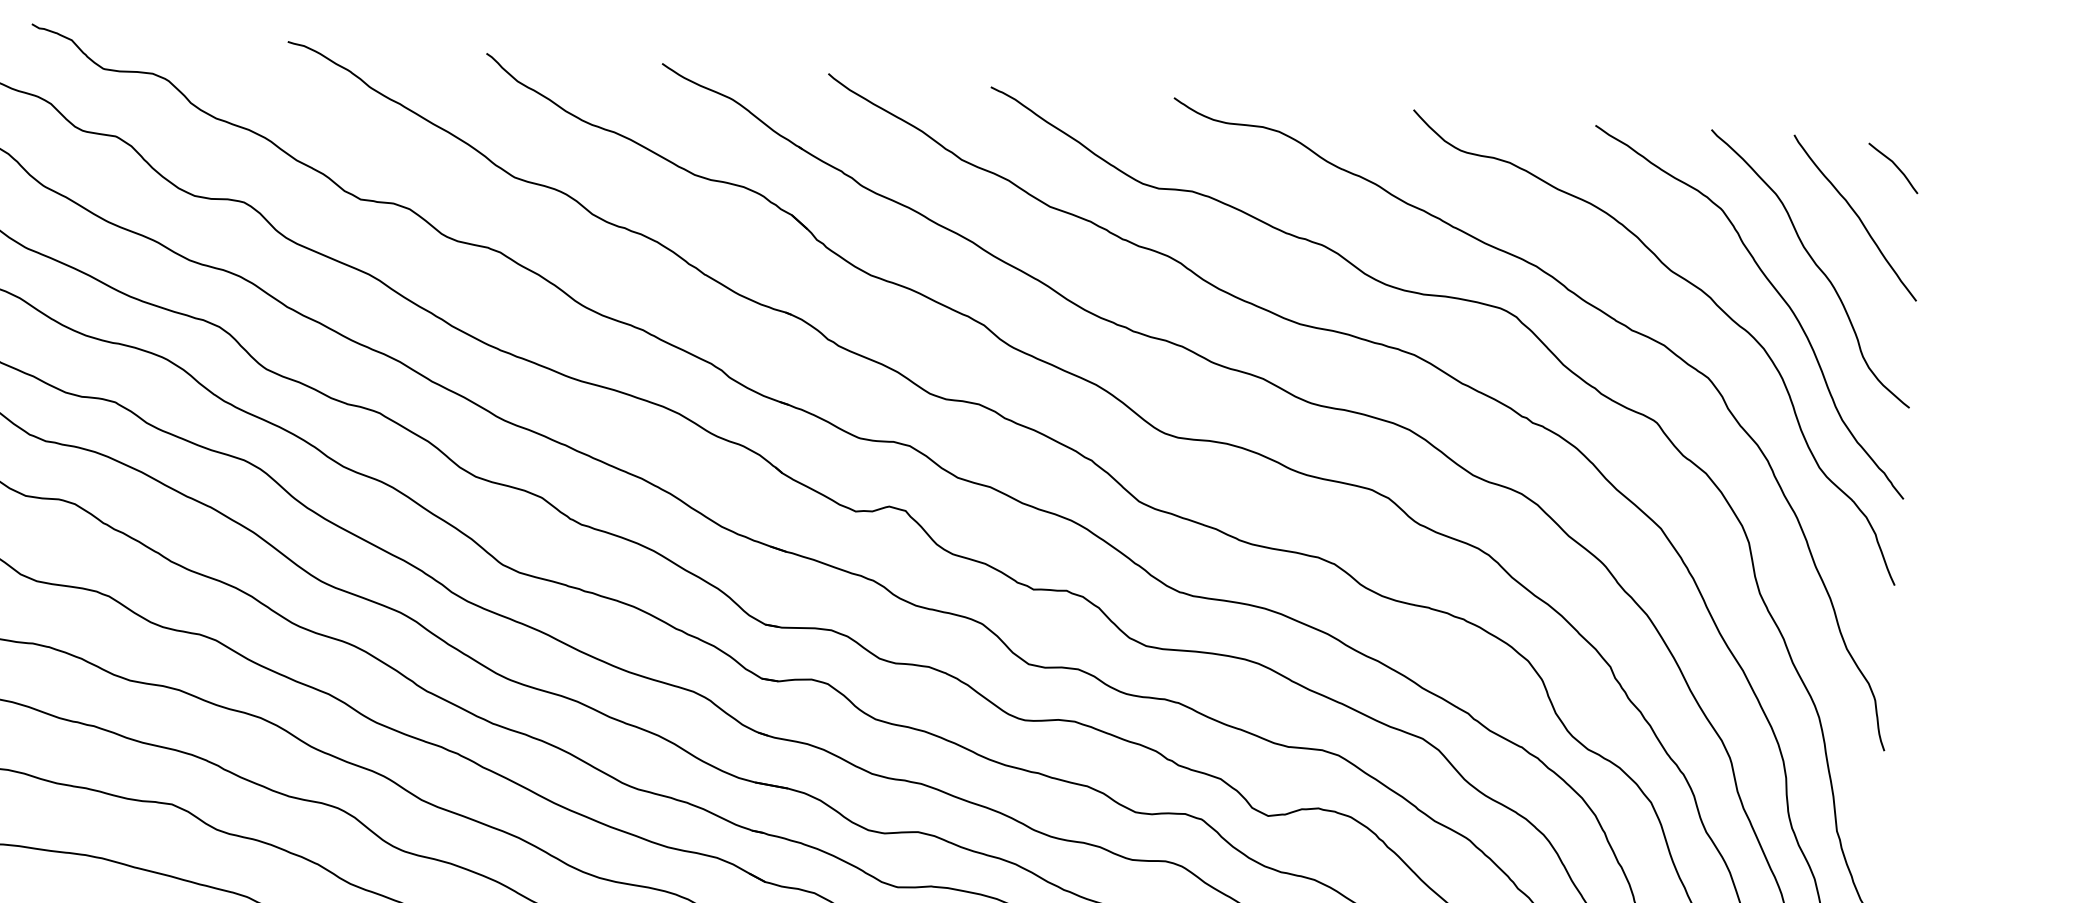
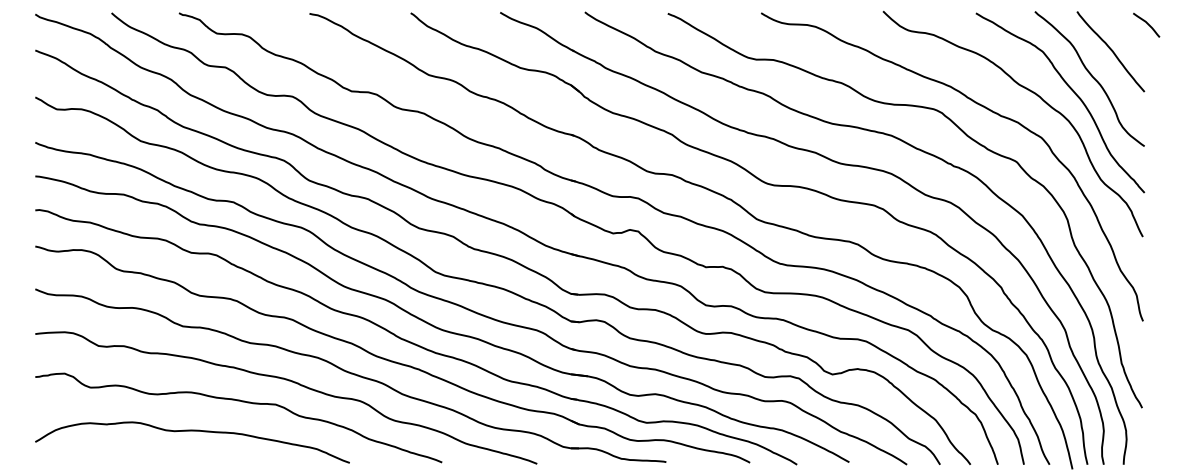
curve: (1893, 164) -> (1146, 23), moved

